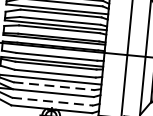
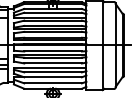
line: (54, 86) -> (53, 72), dashed -> solid
line: (53, 101) -> (53, 83), dashed -> solid

